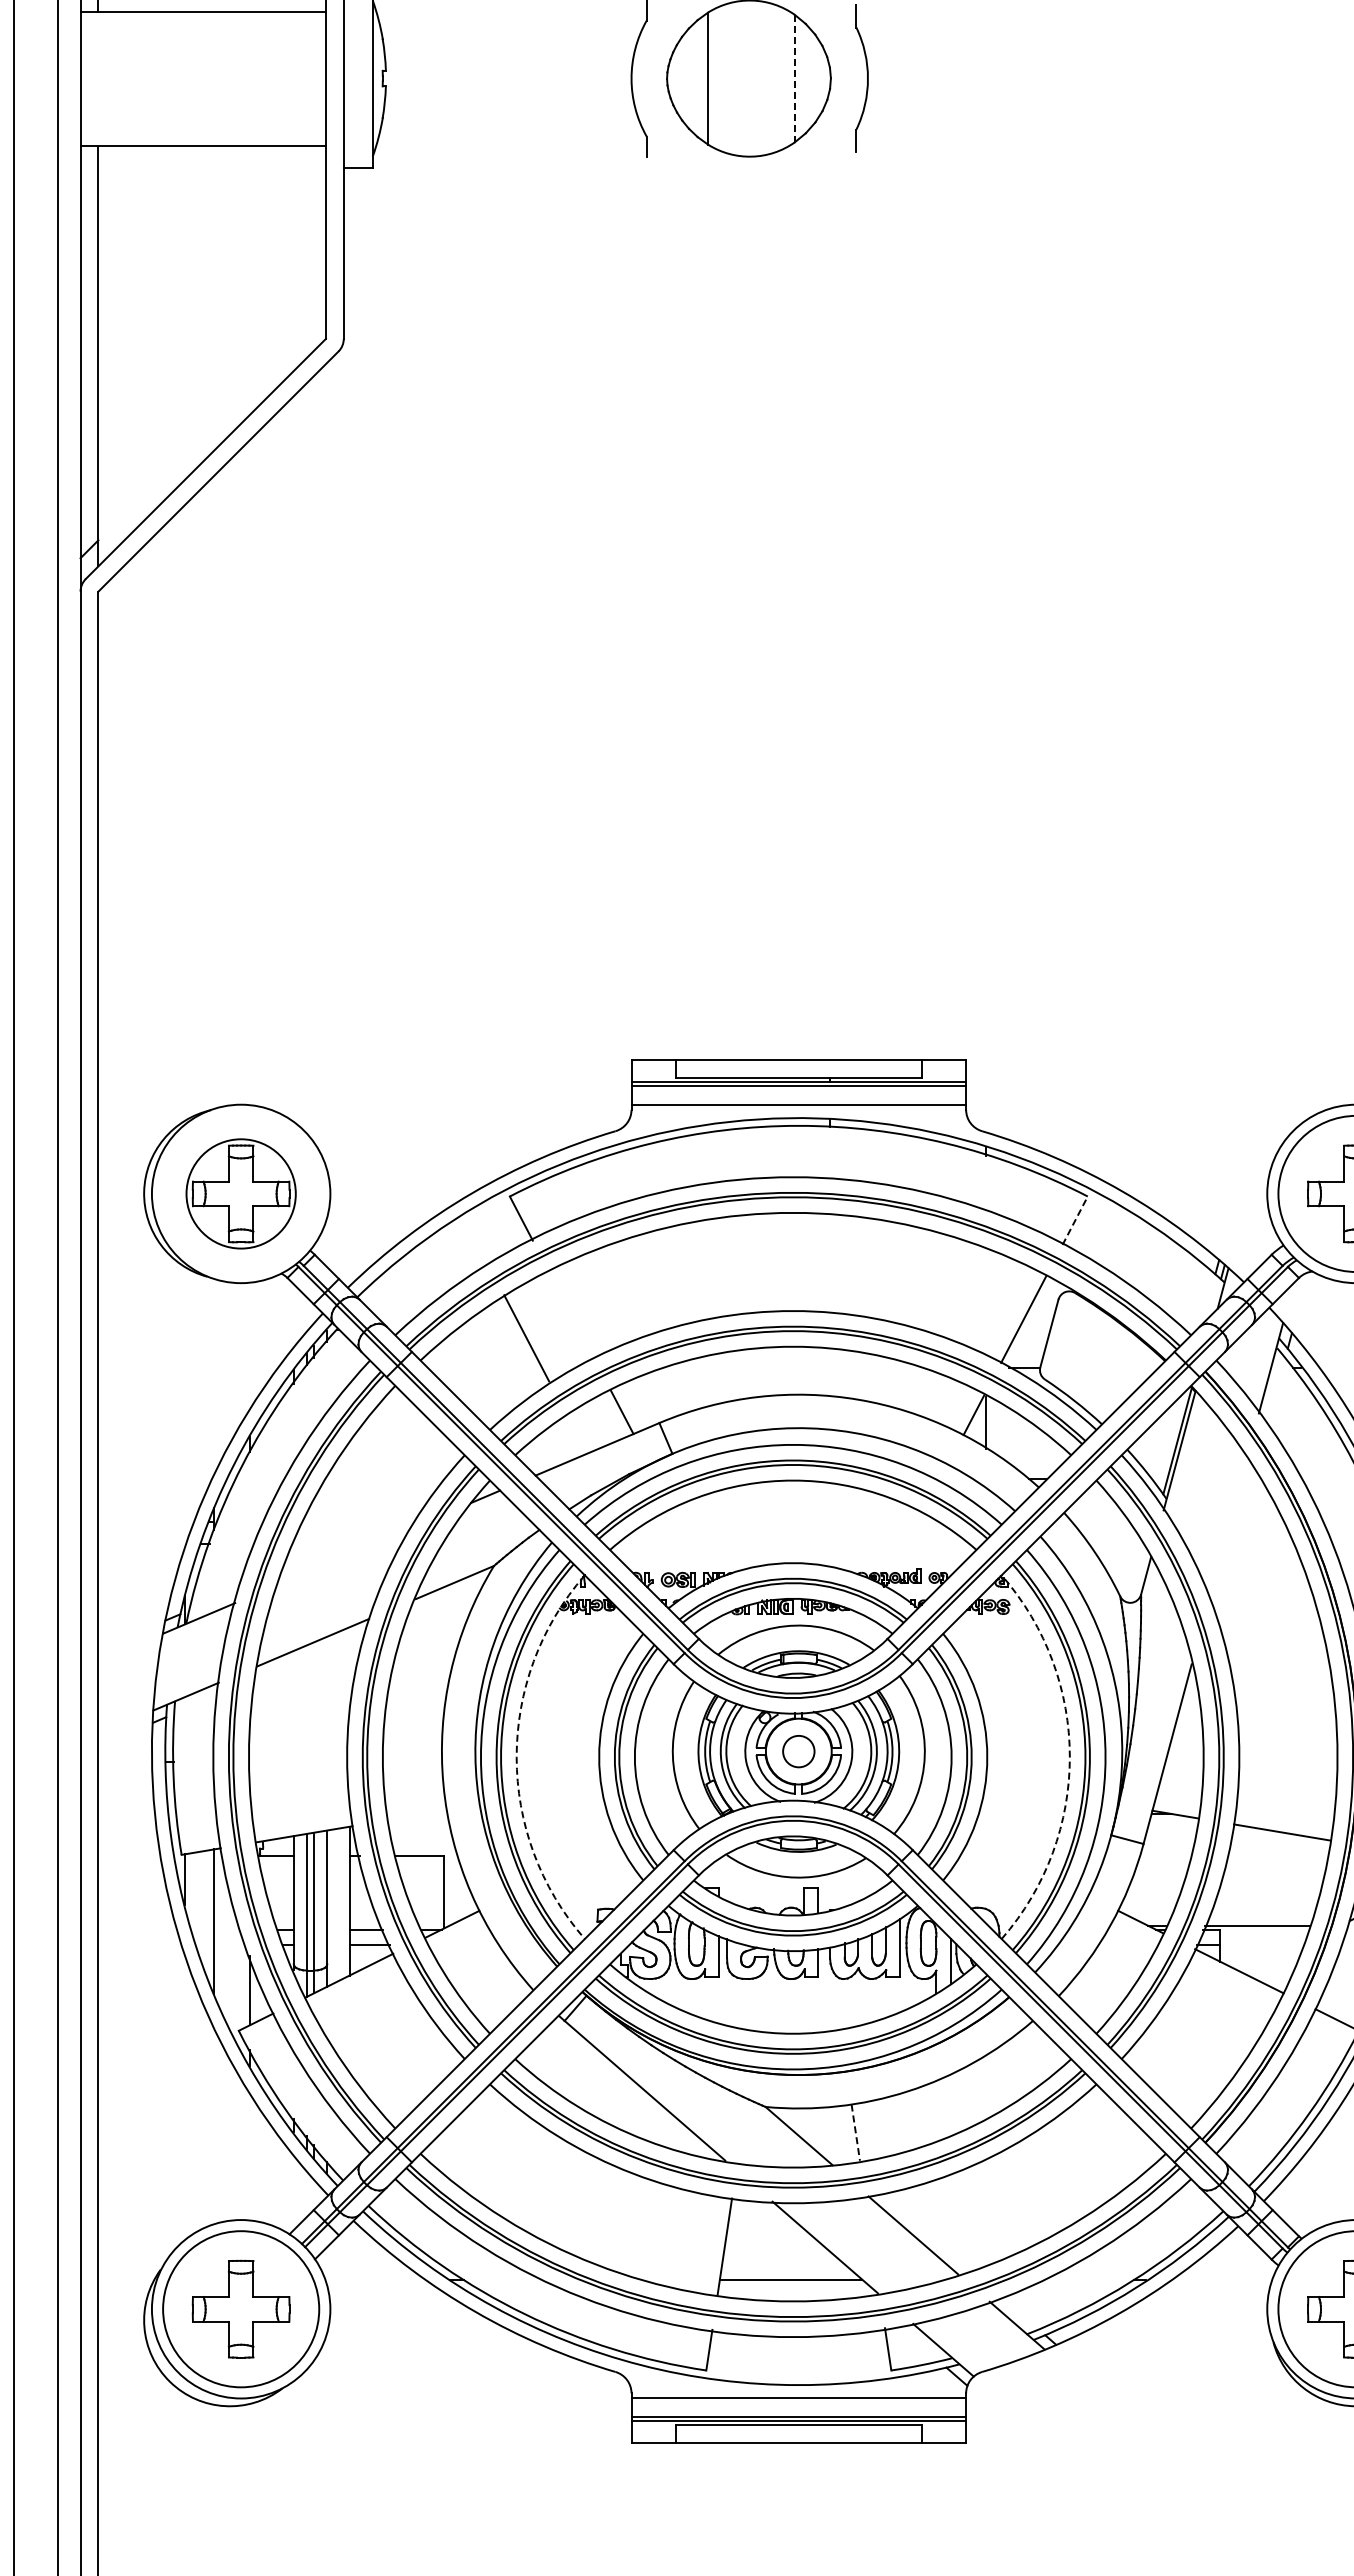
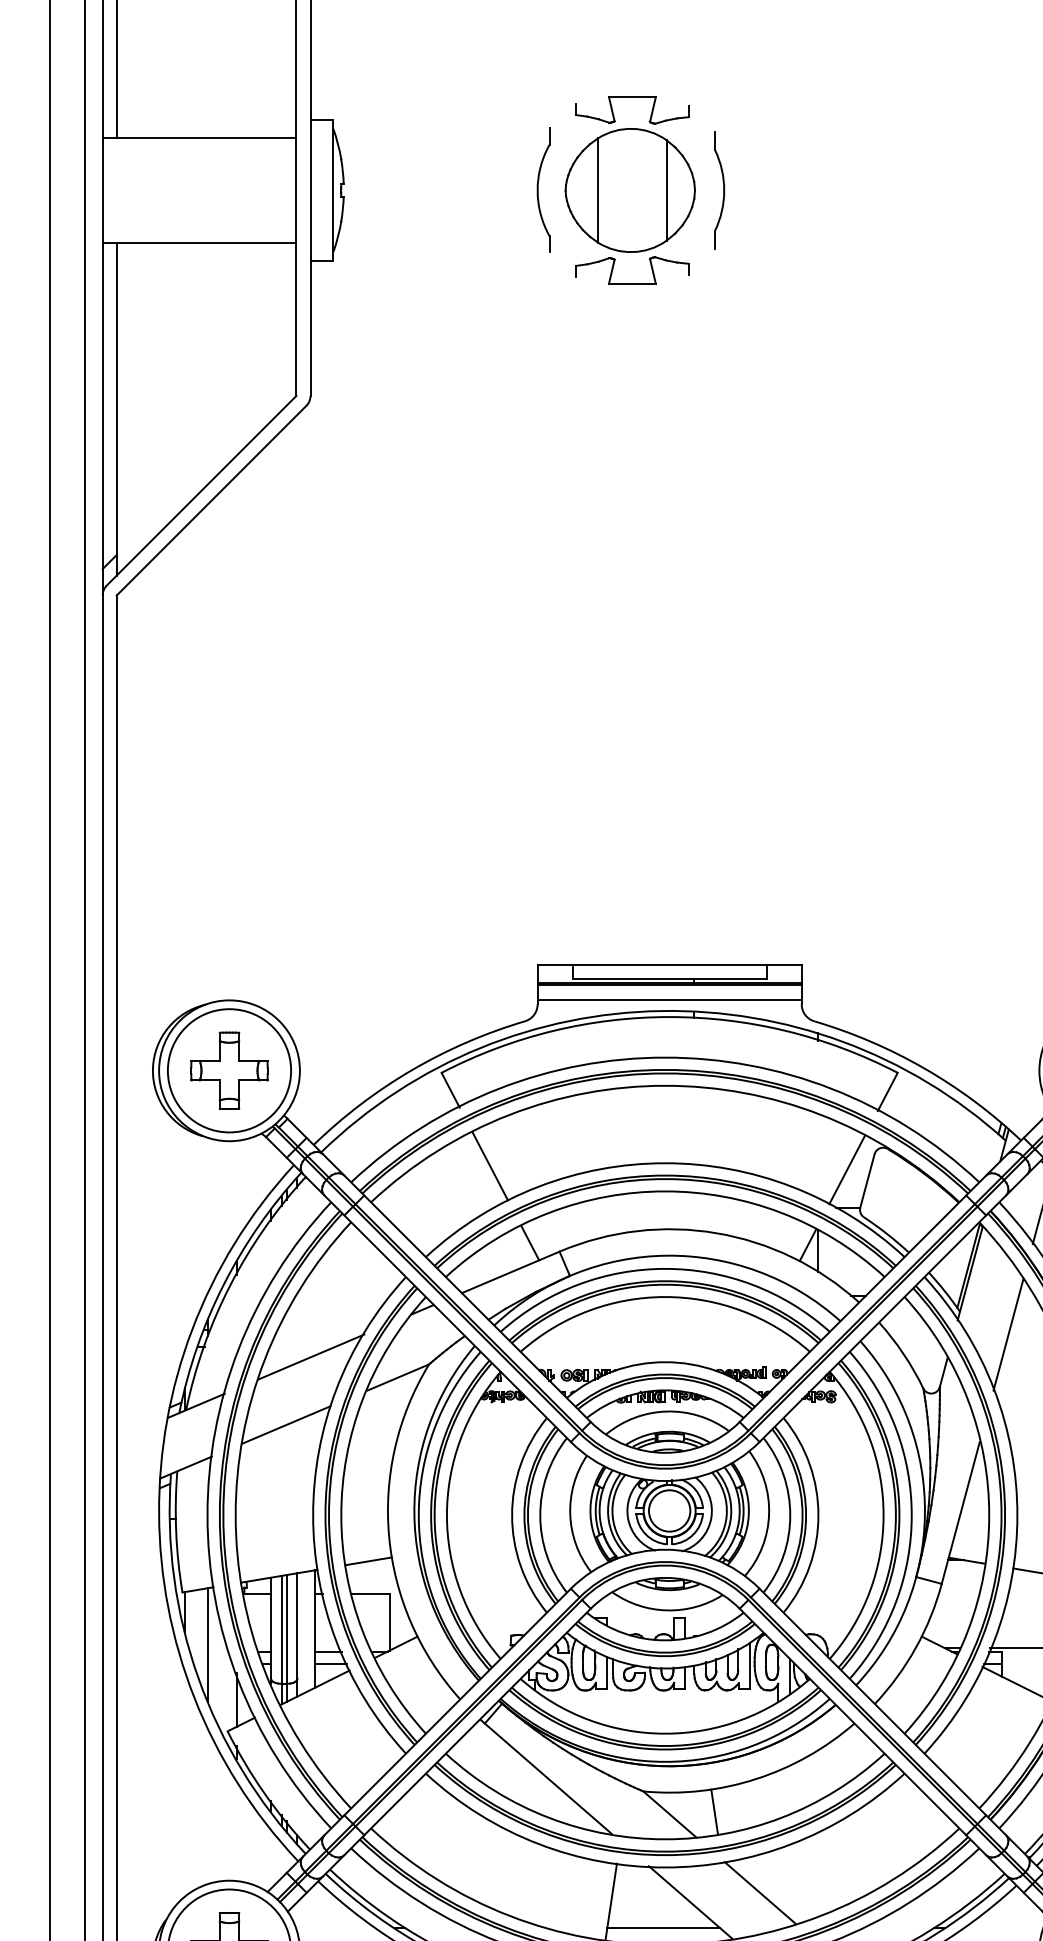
line: (794, 78) -> (666, 190), dashed -> solid
part: (751, 196) -> (632, 283), added
circle: (241, 1193) -> (229, 1070), size x1.43
line: (1075, 1220) -> (888, 1091), dashed -> solid
line: (526, 1338) -> (490, 1166), moved
line: (1228, 1528) -> (1008, 1334), added
line: (344, 1556) -> (311, 1356), added
circle: (798, 1751) -> (669, 1510), size x1.67
arc: (516, 1757) -> (446, 1515), dashed -> solid
arc: (1069, 1757) -> (883, 1515), dashed -> solid
line: (417, 1815) -> (368, 1561), added
line: (855, 2133) -> (714, 1812), dashed -> solid

